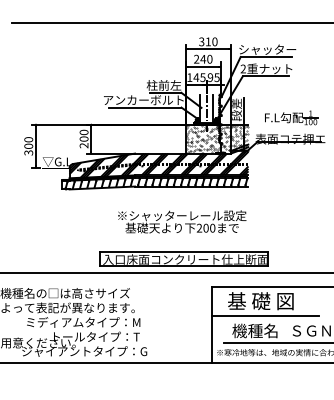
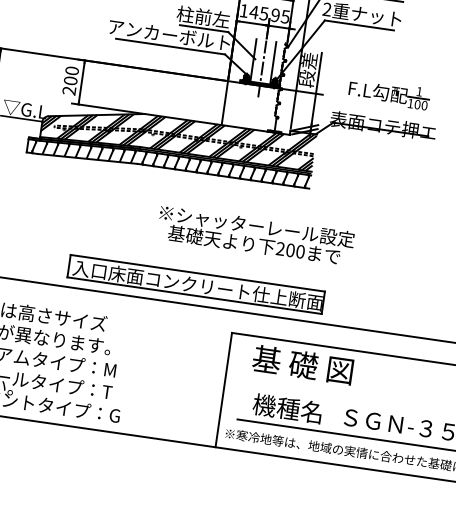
hatch: (216, 138) -> (271, 108), removed
text: (182, 221) -> (256, 235), moved
line: (265, 316) -> (306, 389), removed

